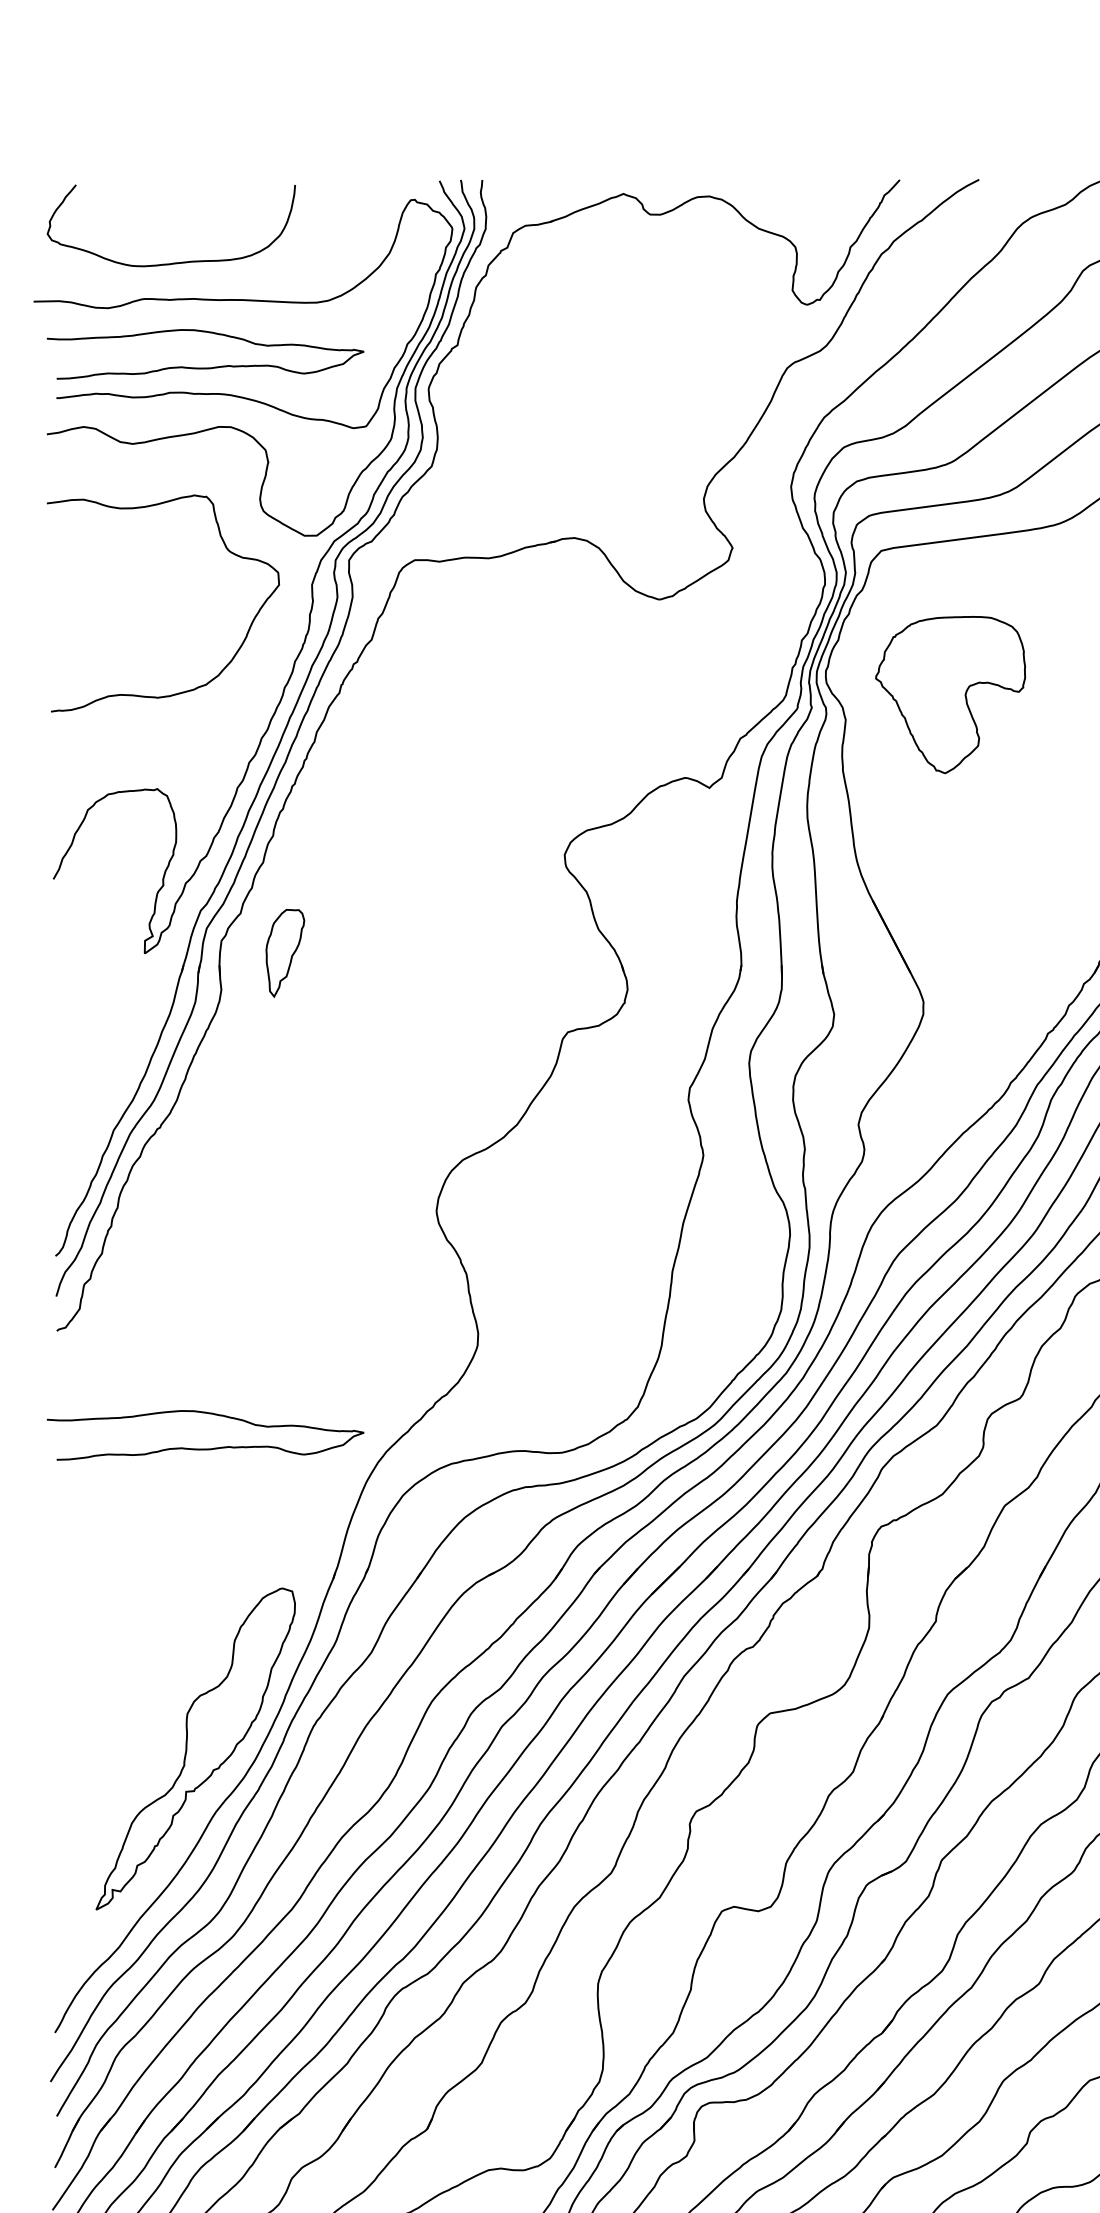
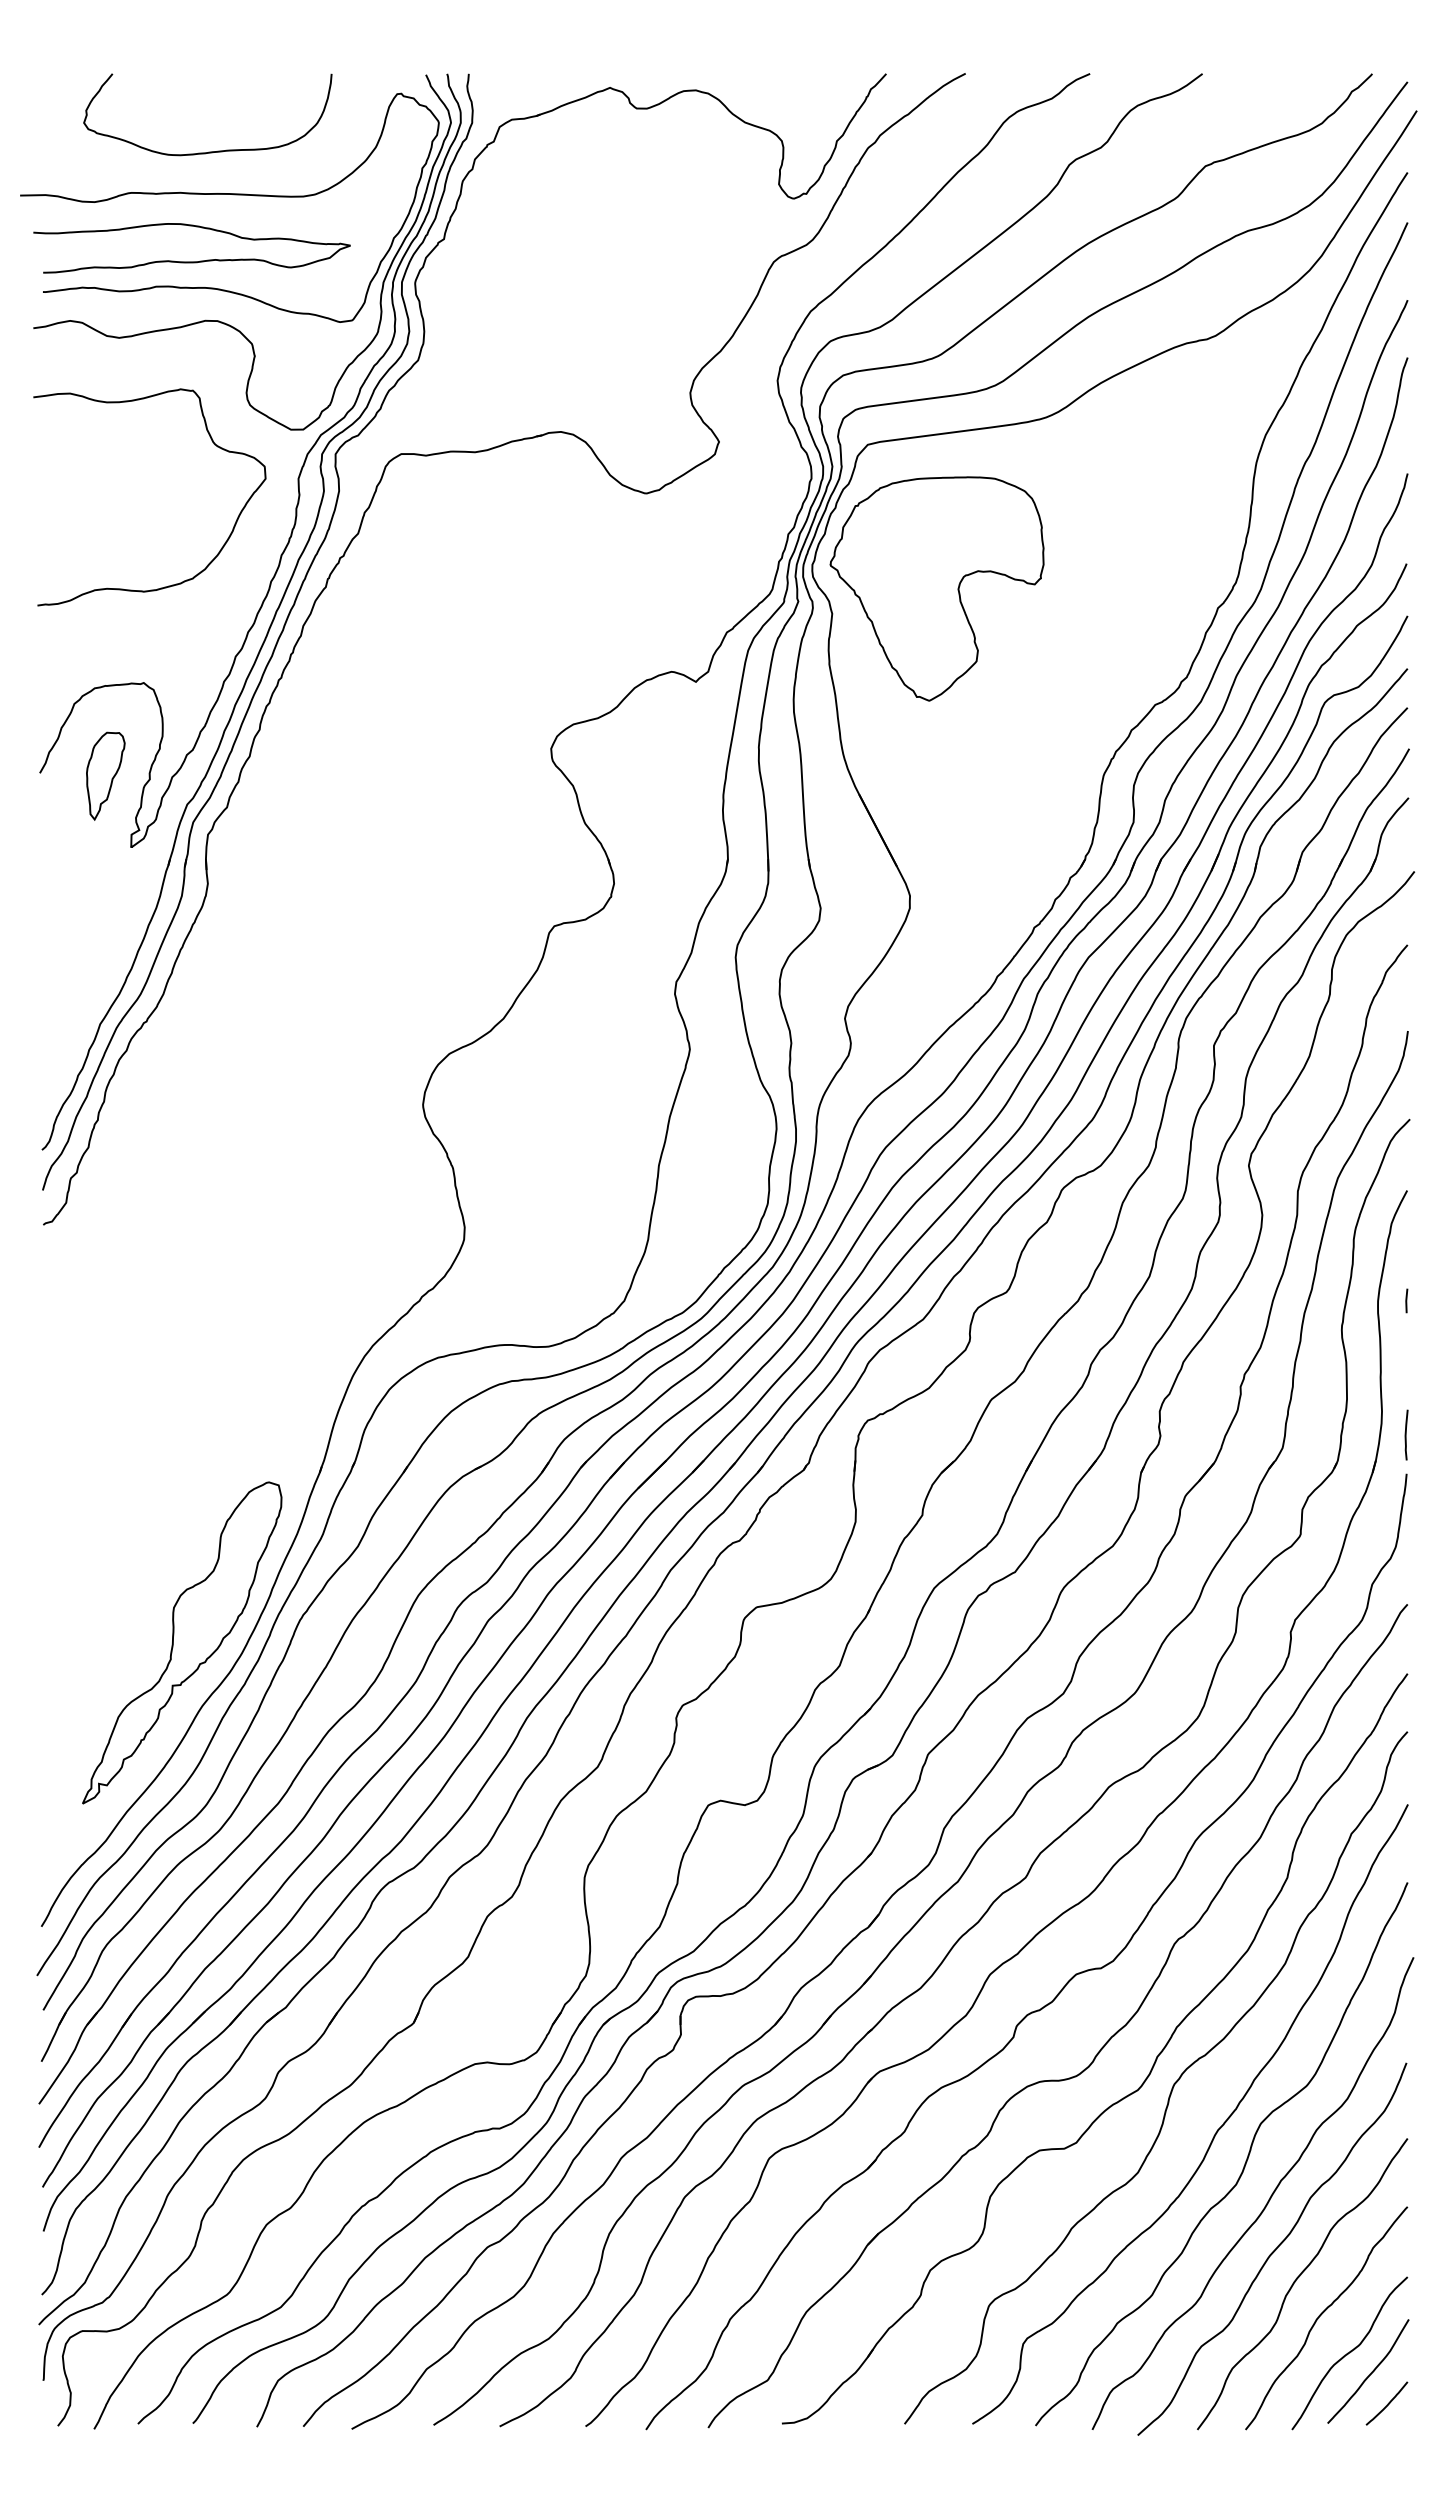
curve: (172, 262) -> (208, 151), moved
part: (950, 694) -> (936, 588), size x1.43
part: (285, 952) -> (105, 775), moved
curve: (205, 1448) -> (191, 1342), removed

